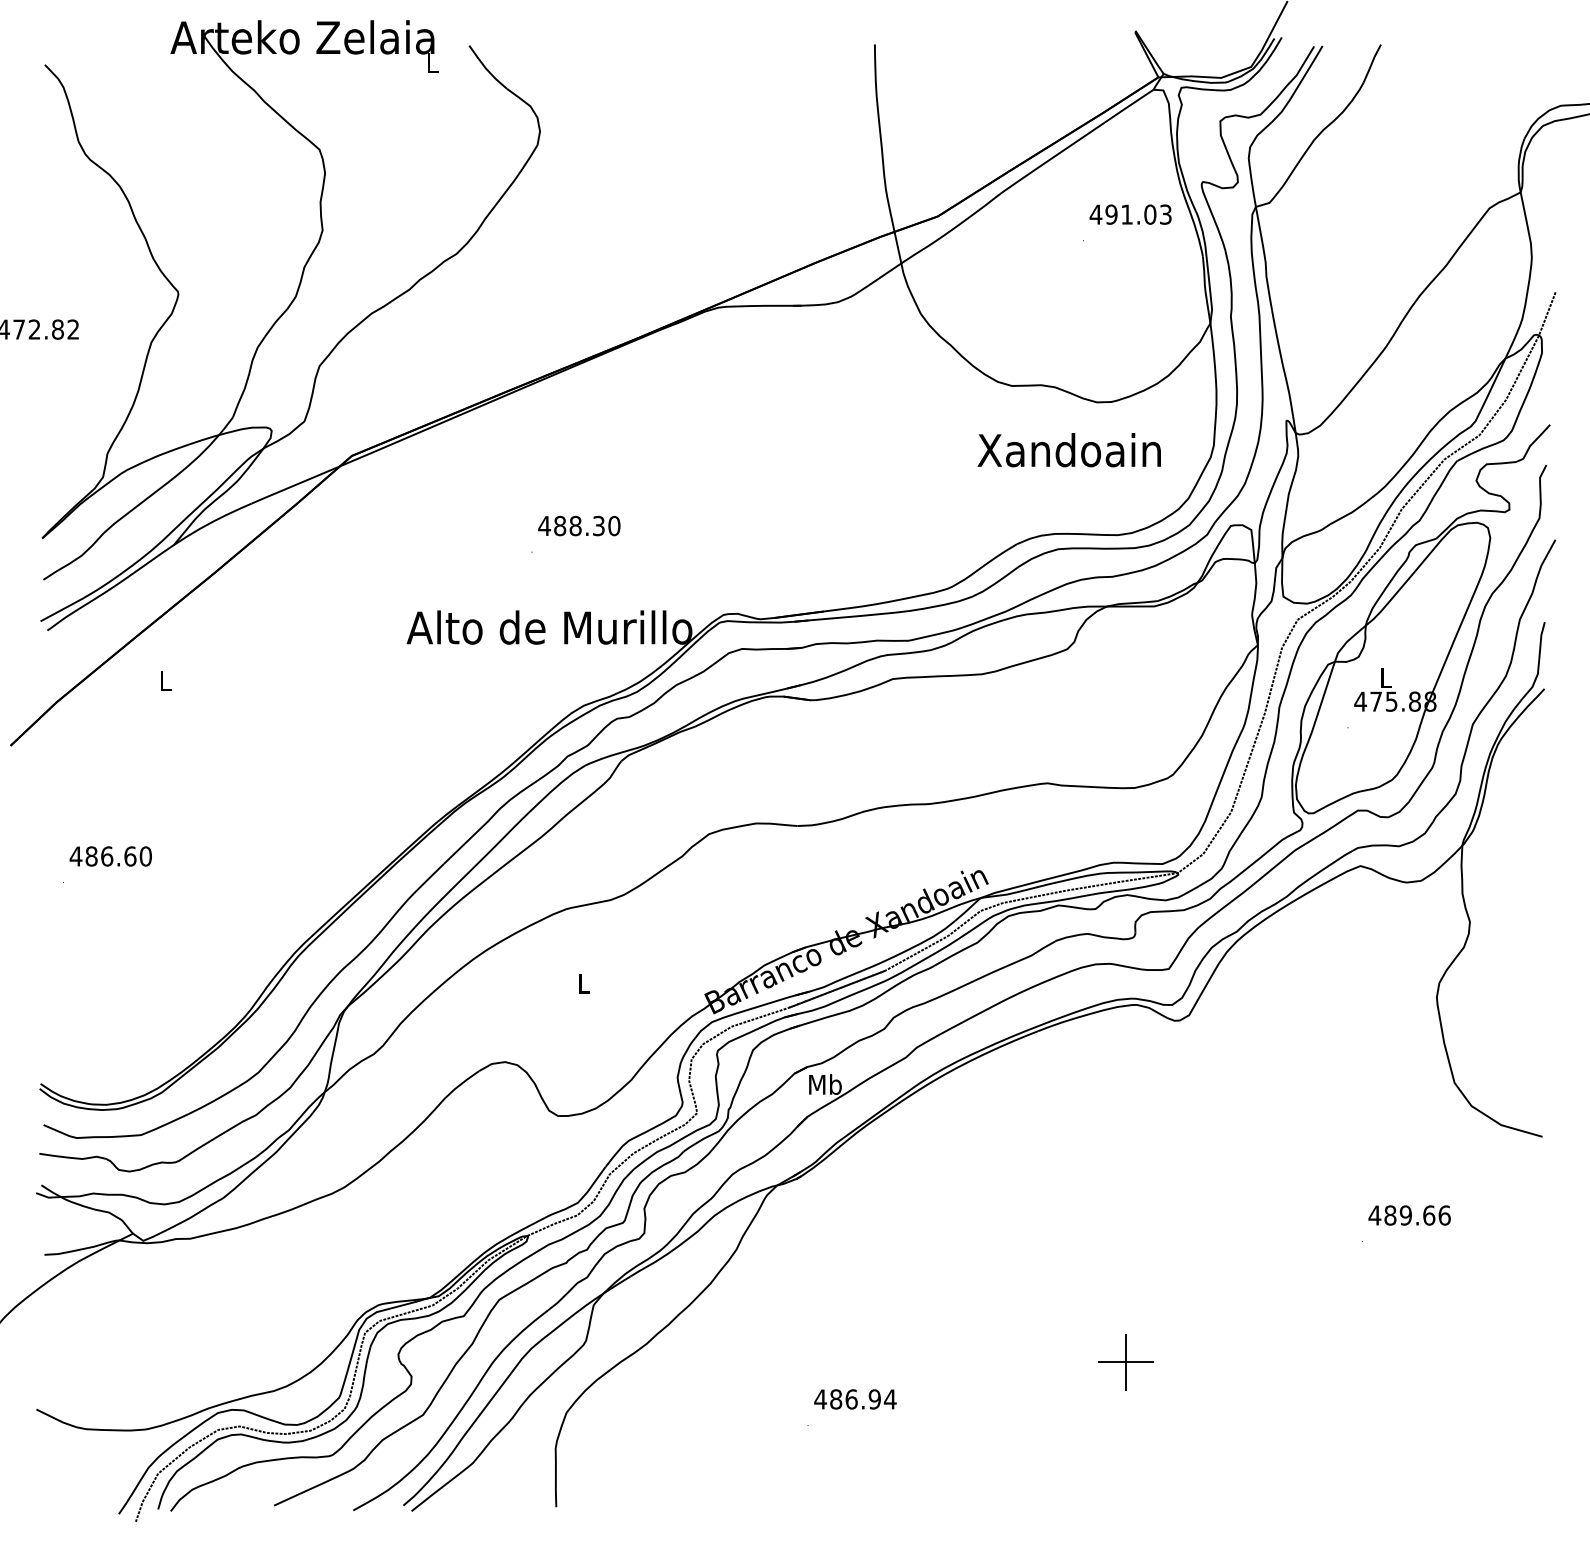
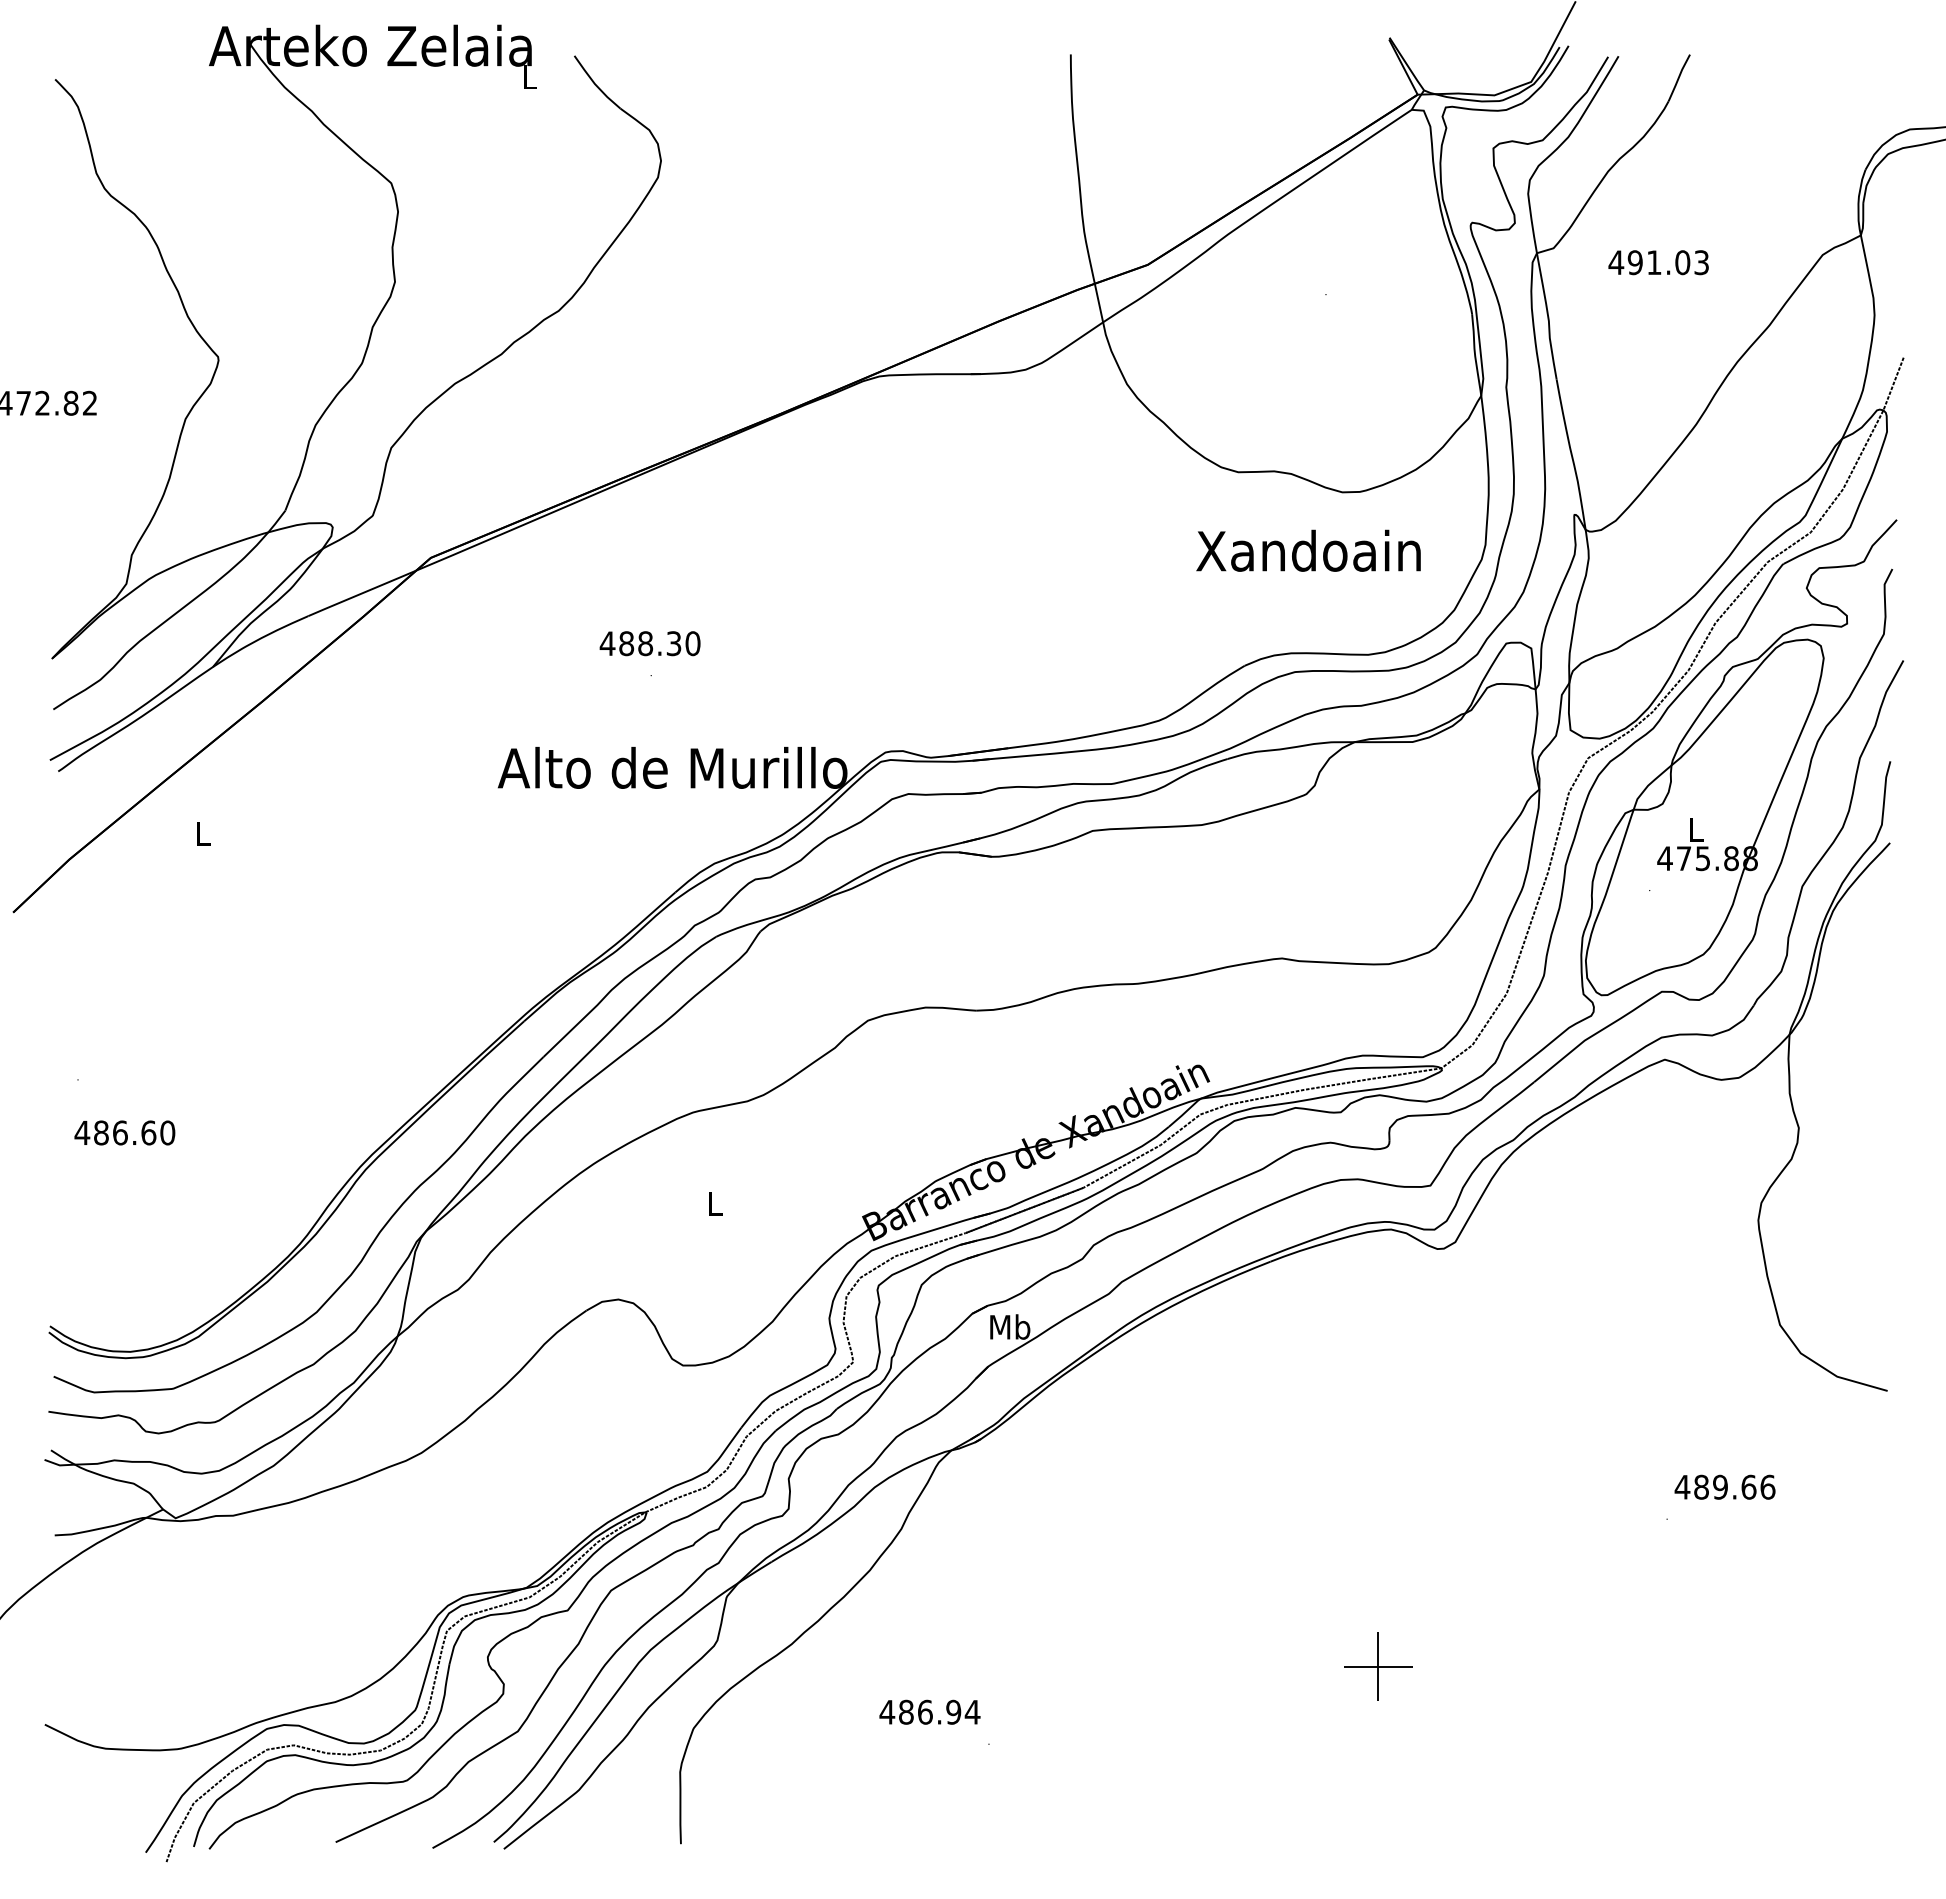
text: (1130, 214) -> (1658, 262), moved
text: (578, 525) -> (649, 643), moved
text: (110, 856) -> (124, 1132), moved
text: (855, 1398) -> (929, 1711), moved

